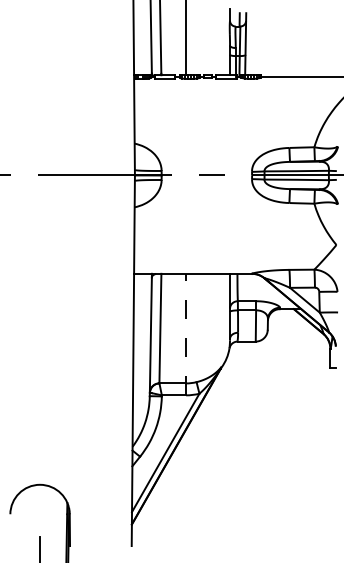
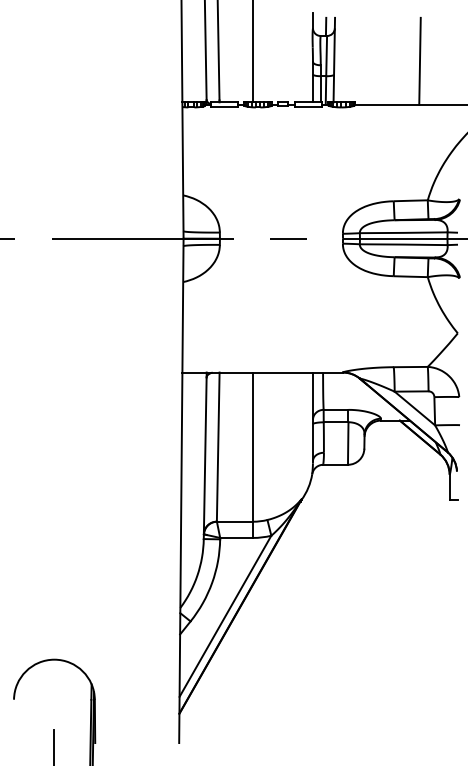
line: (308, 44) -> (419, 60), added
line: (186, 334) -> (253, 455), dashed -> solid

